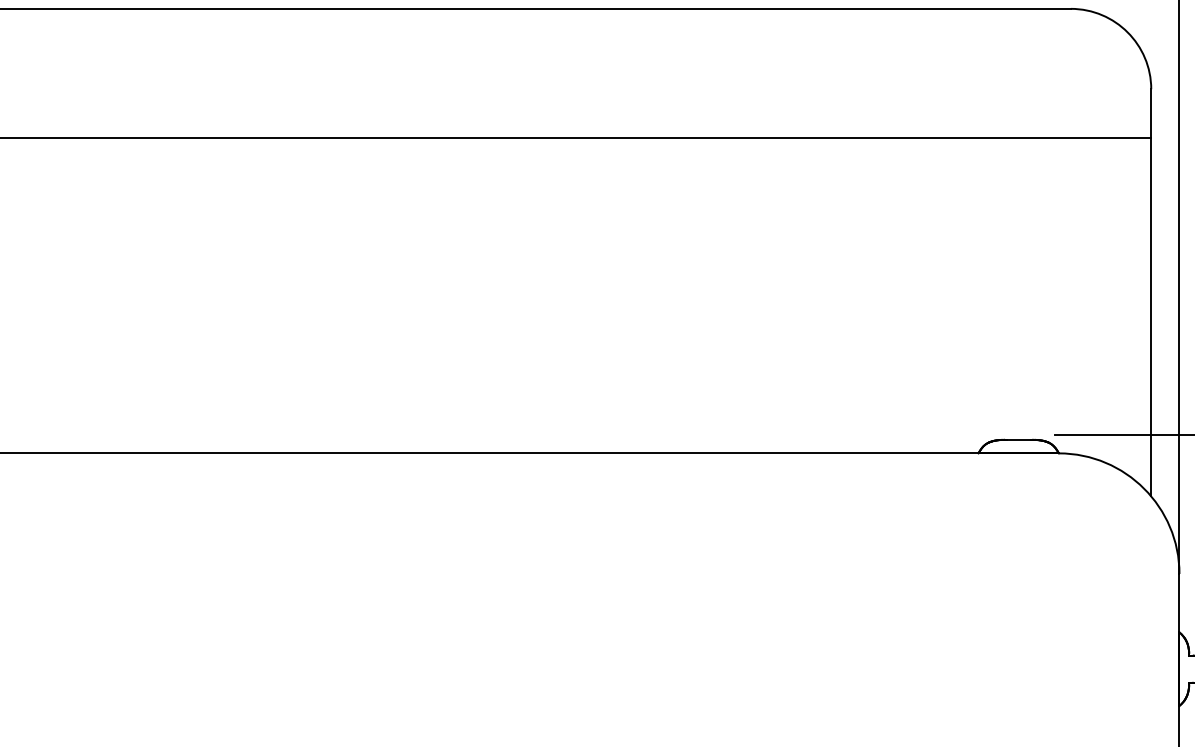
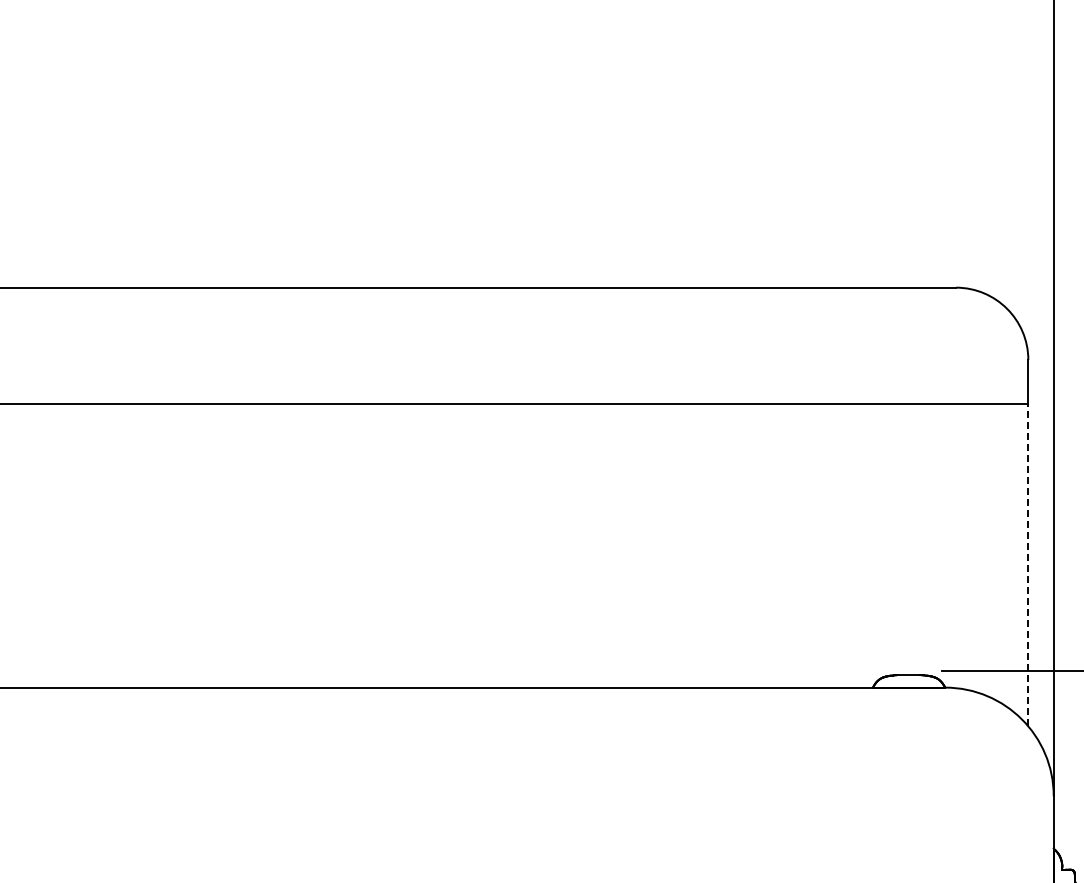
line: (1151, 316) -> (1028, 564), solid -> dashed

